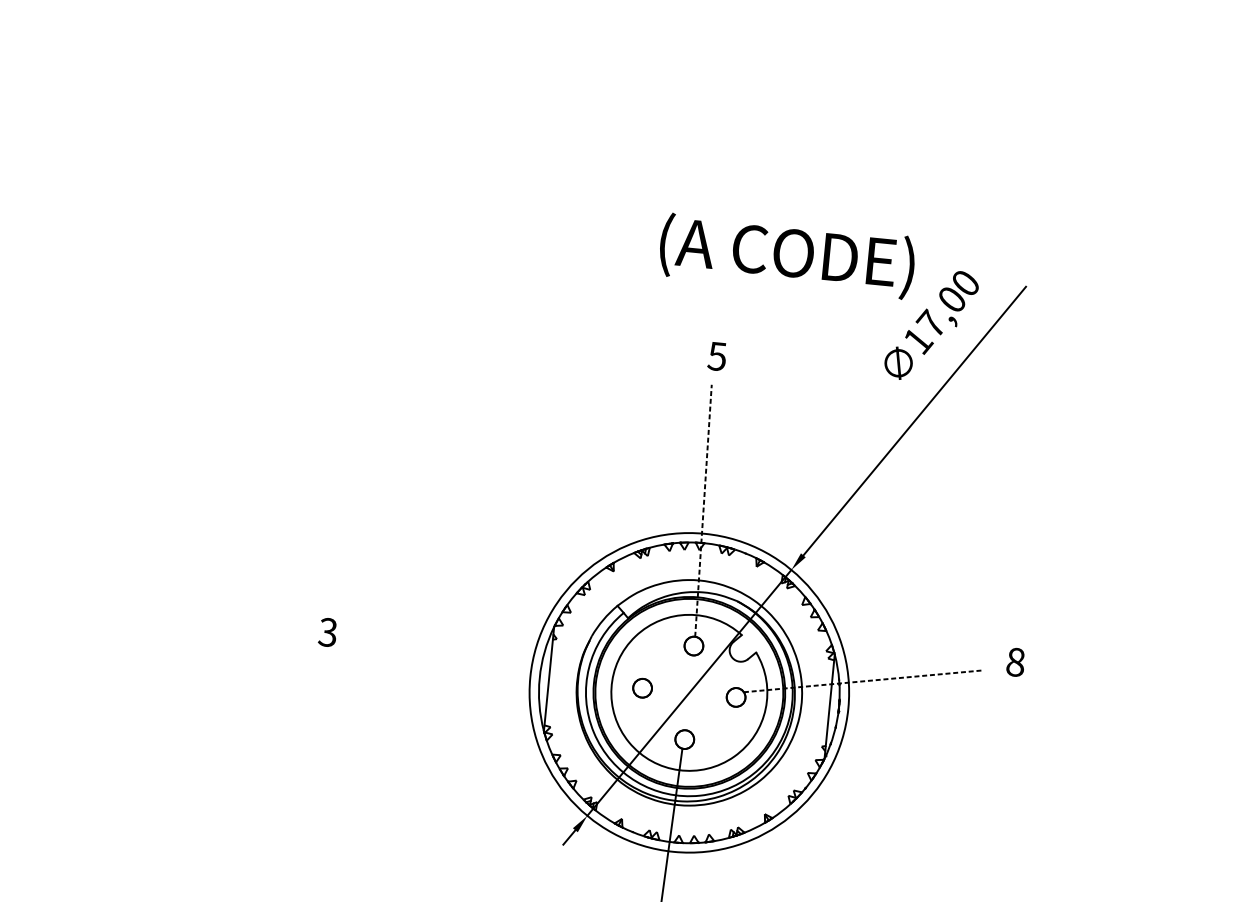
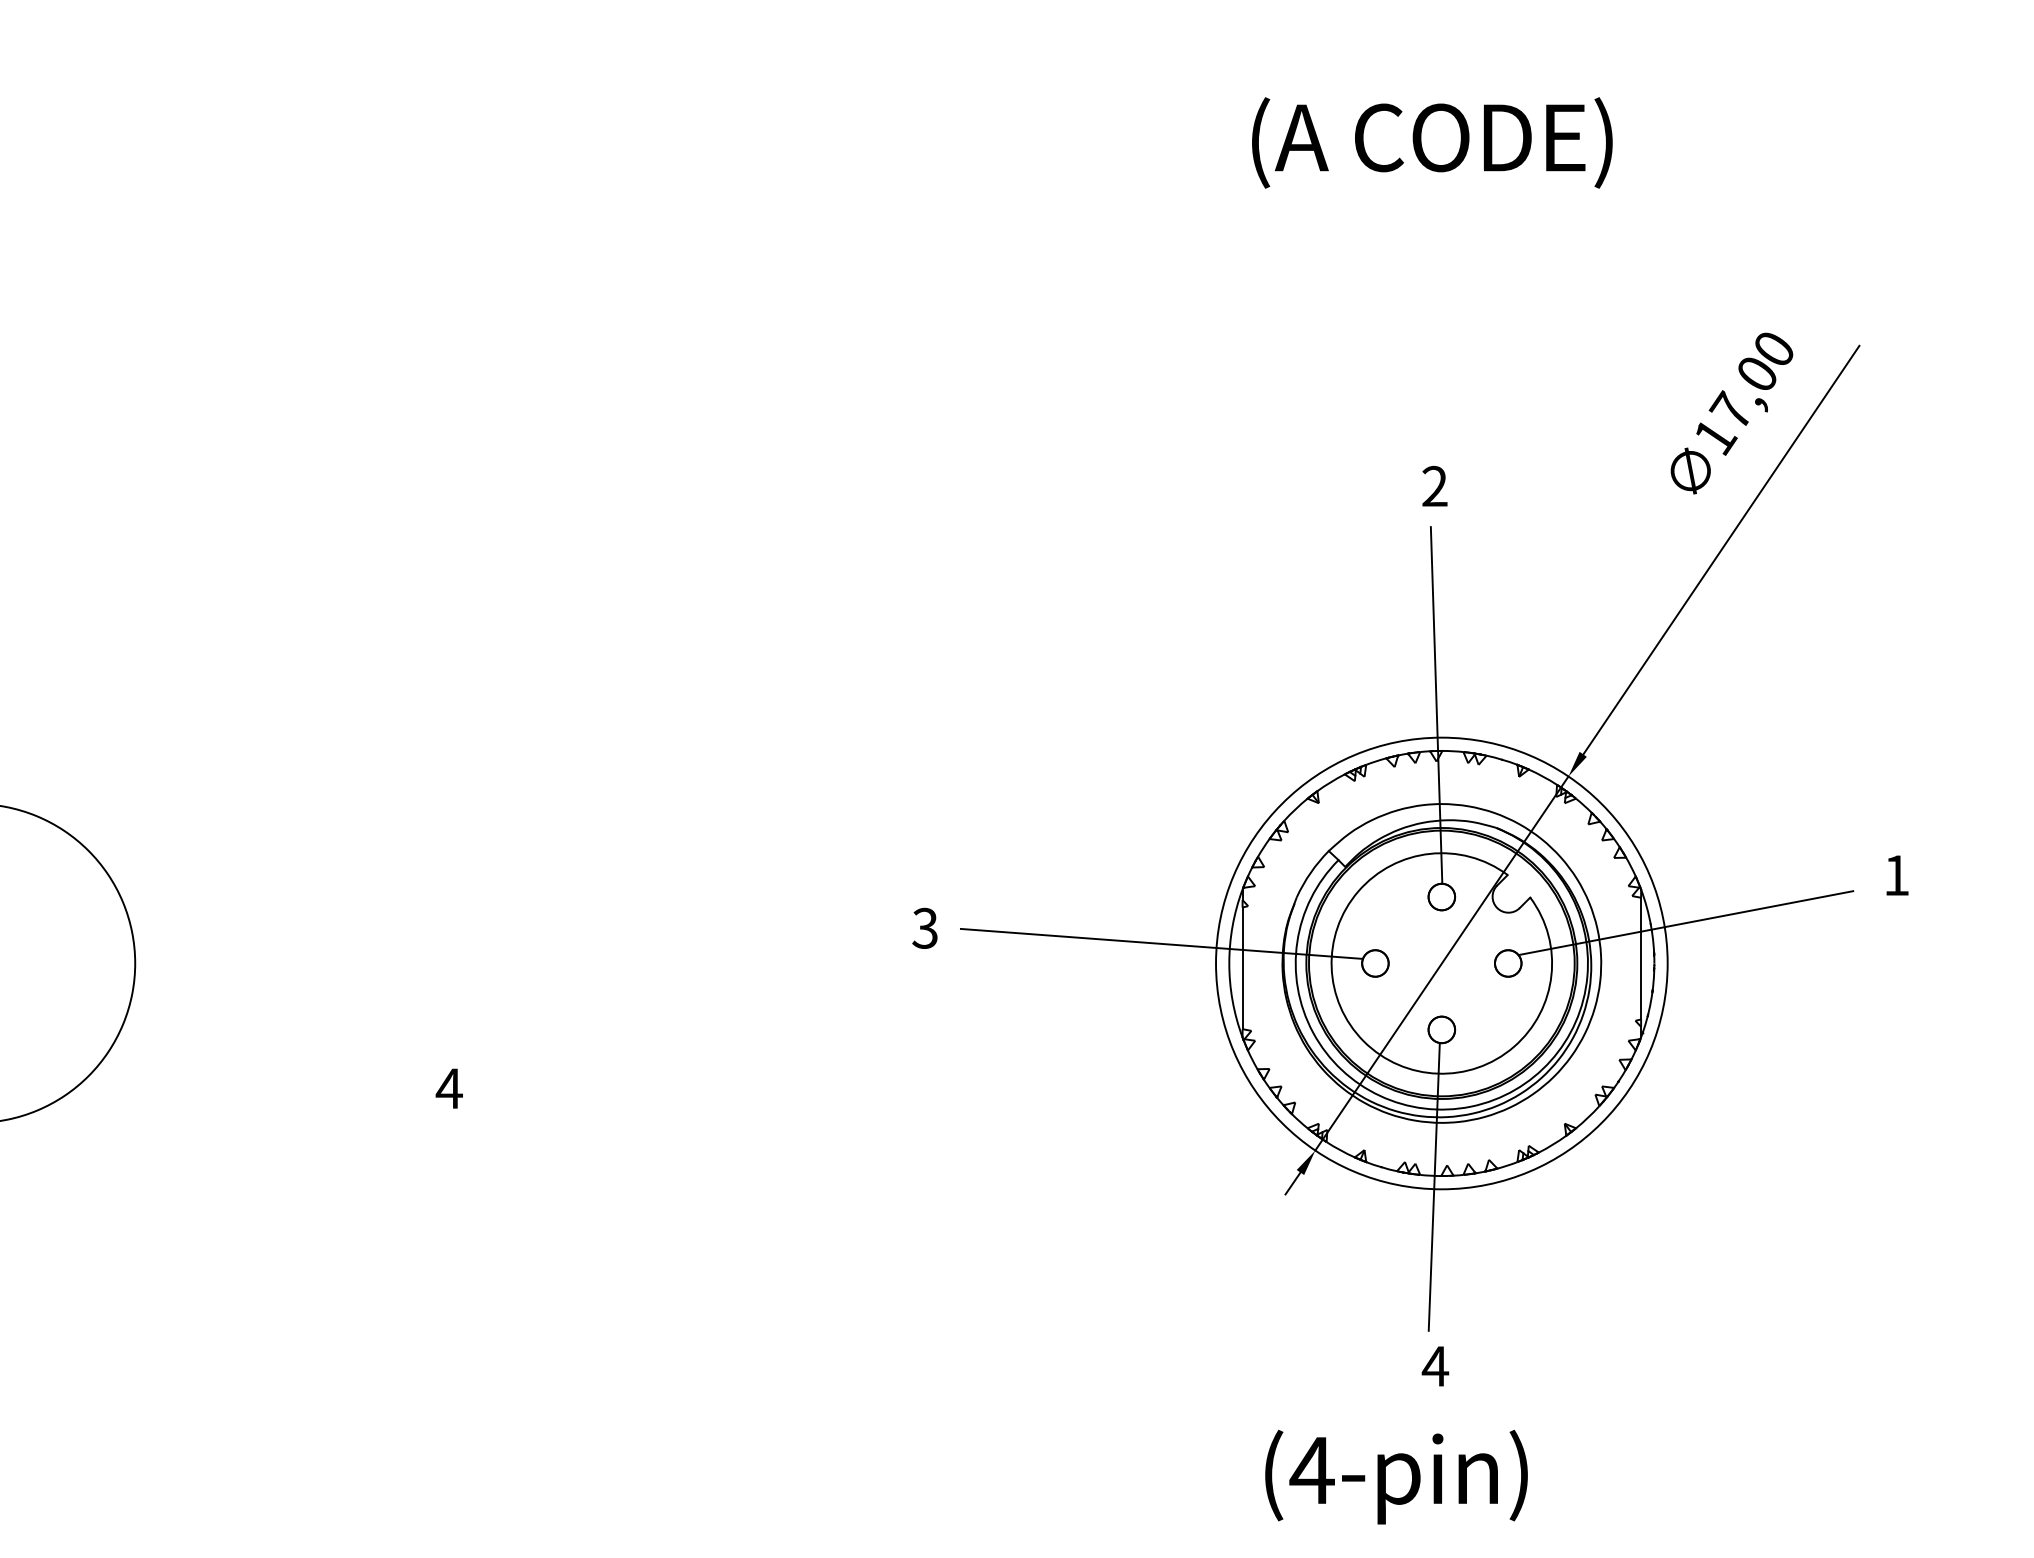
text: (787, 256) -> (1432, 142), moved
text: (717, 356) -> (1434, 486), 5 -> 2
line: (703, 510) -> (1436, 704), dashed -> solid
line: (493, 659) -> (1161, 943), added
text: (1015, 662) -> (1896, 875), 8 -> 1
line: (864, 681) -> (1686, 923), dashed -> solid

